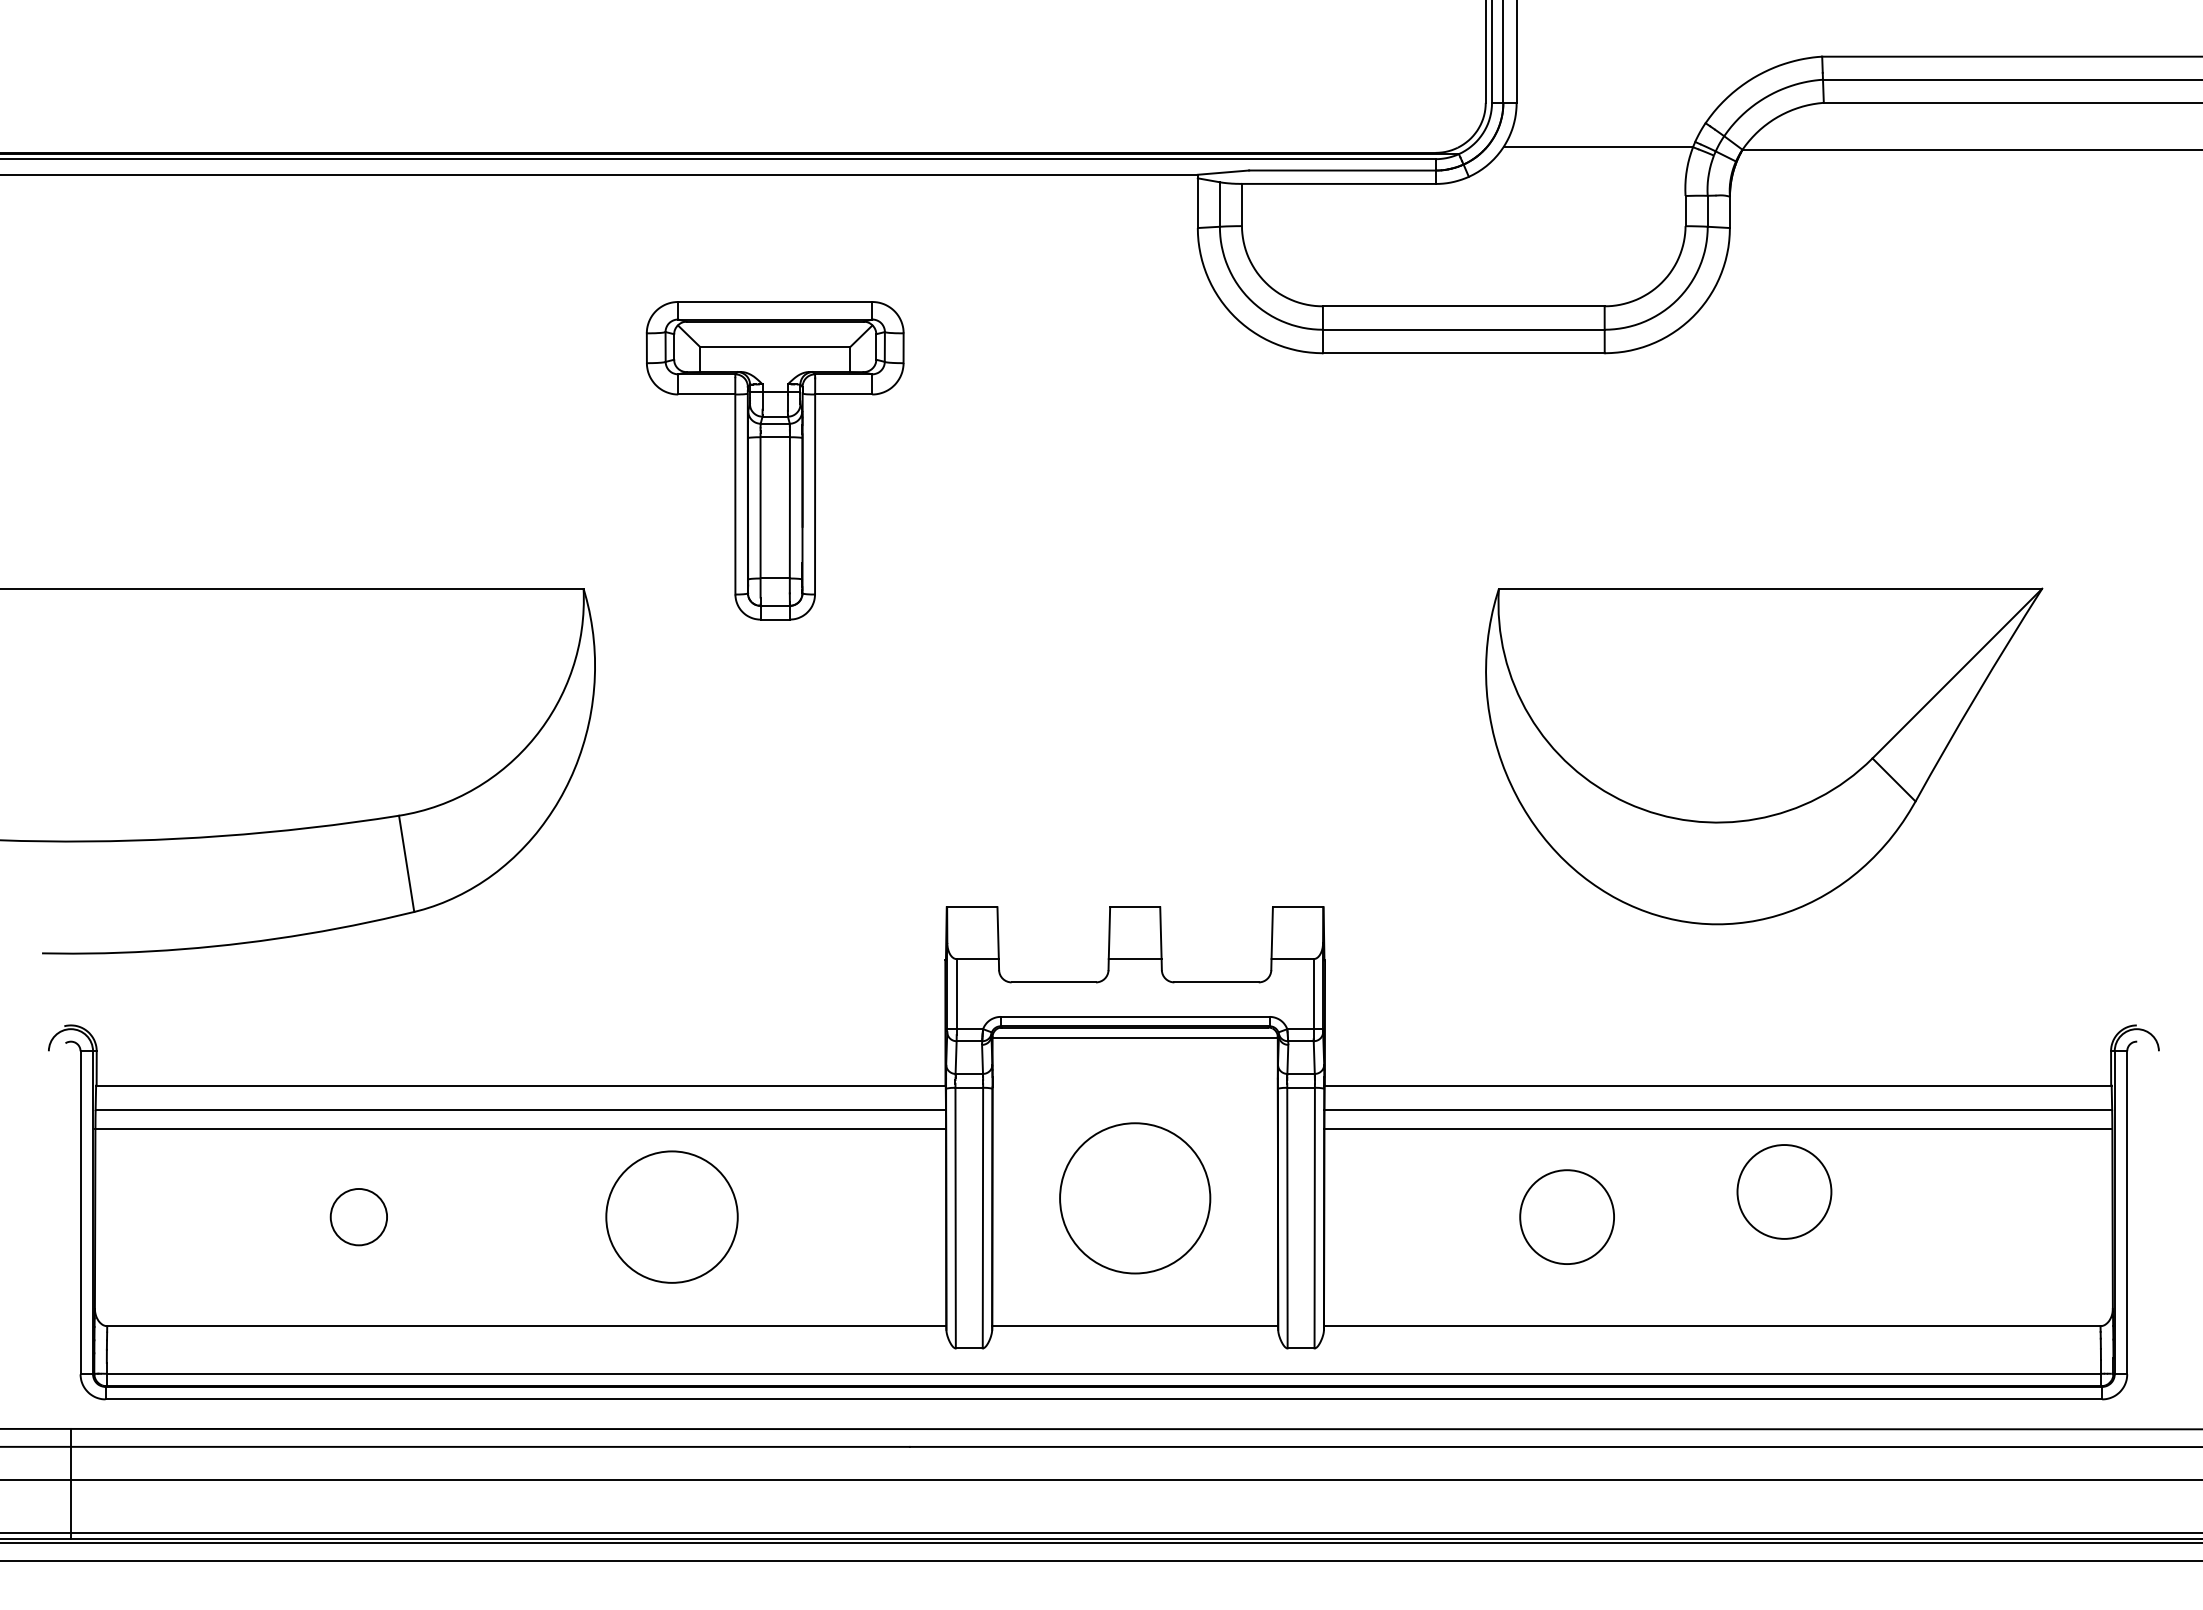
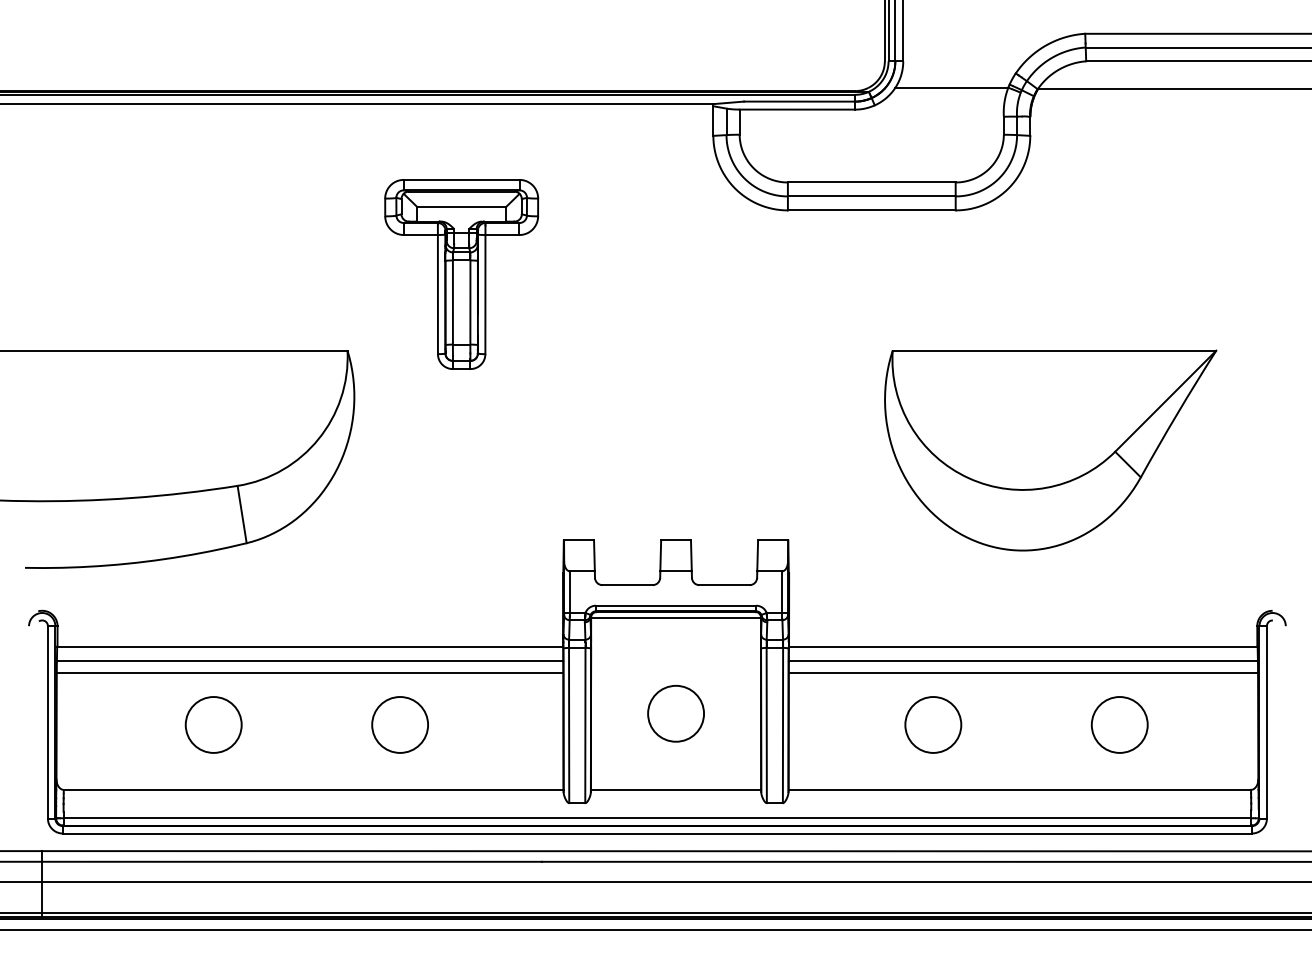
circle: (1784, 1191) -> (1119, 724), moved
circle: (1135, 1197) -> (676, 713), size x0.62
circle: (358, 1216) -> (213, 724), size x1.67
circle: (670, 1216) -> (399, 724), size x0.71

